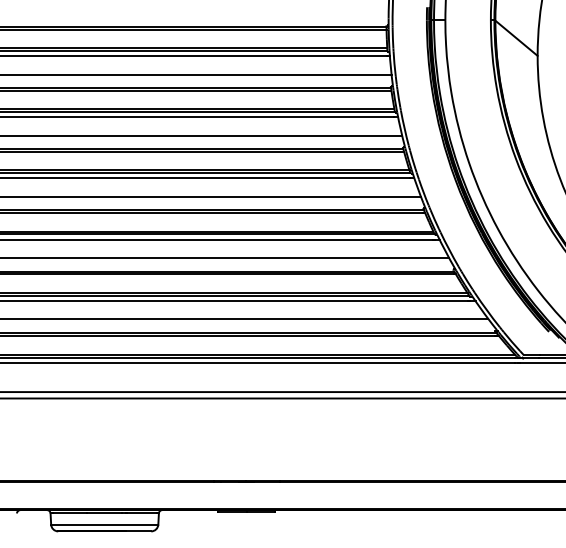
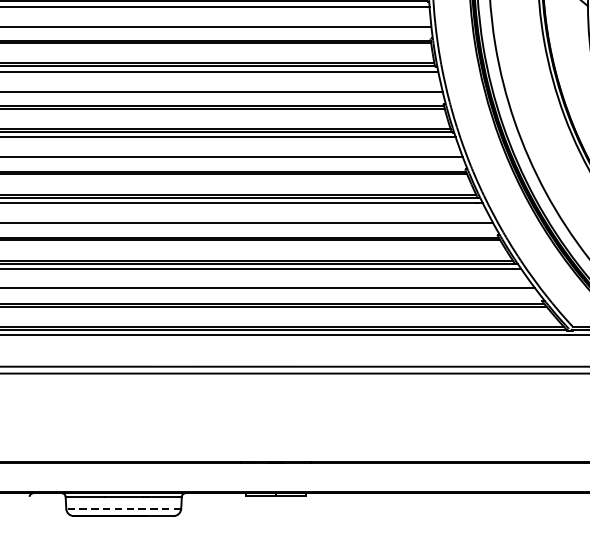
line: (104, 524) -> (123, 508), solid -> dashed

